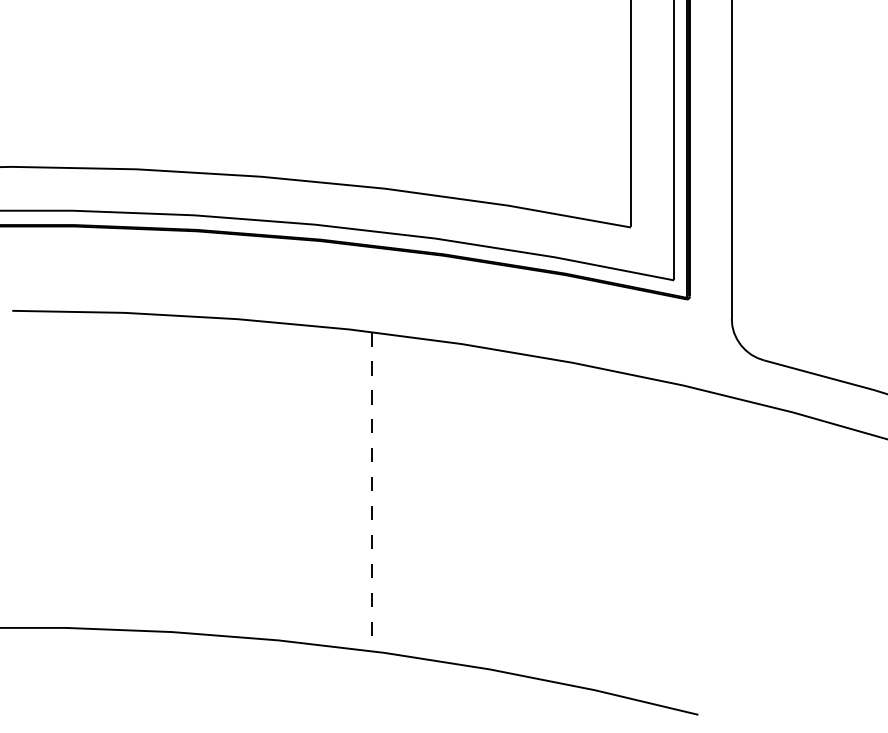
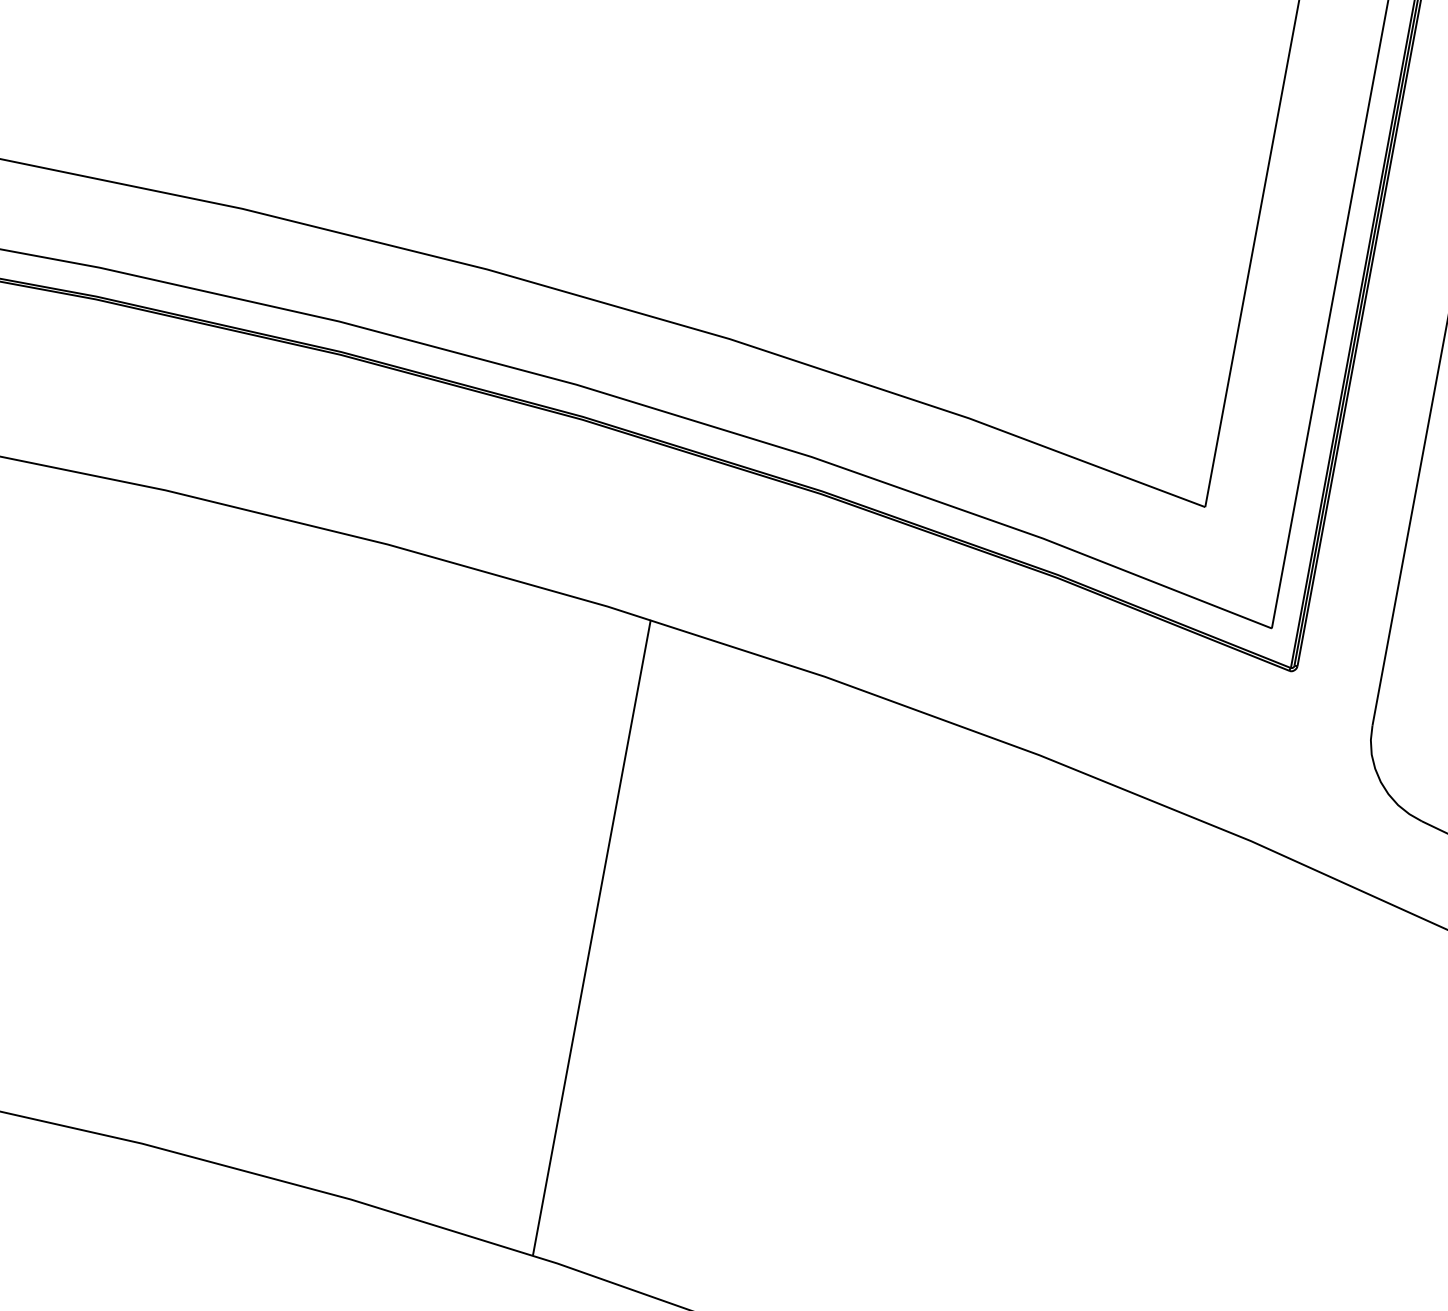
line: (371, 491) -> (590, 937), dashed -> solid

